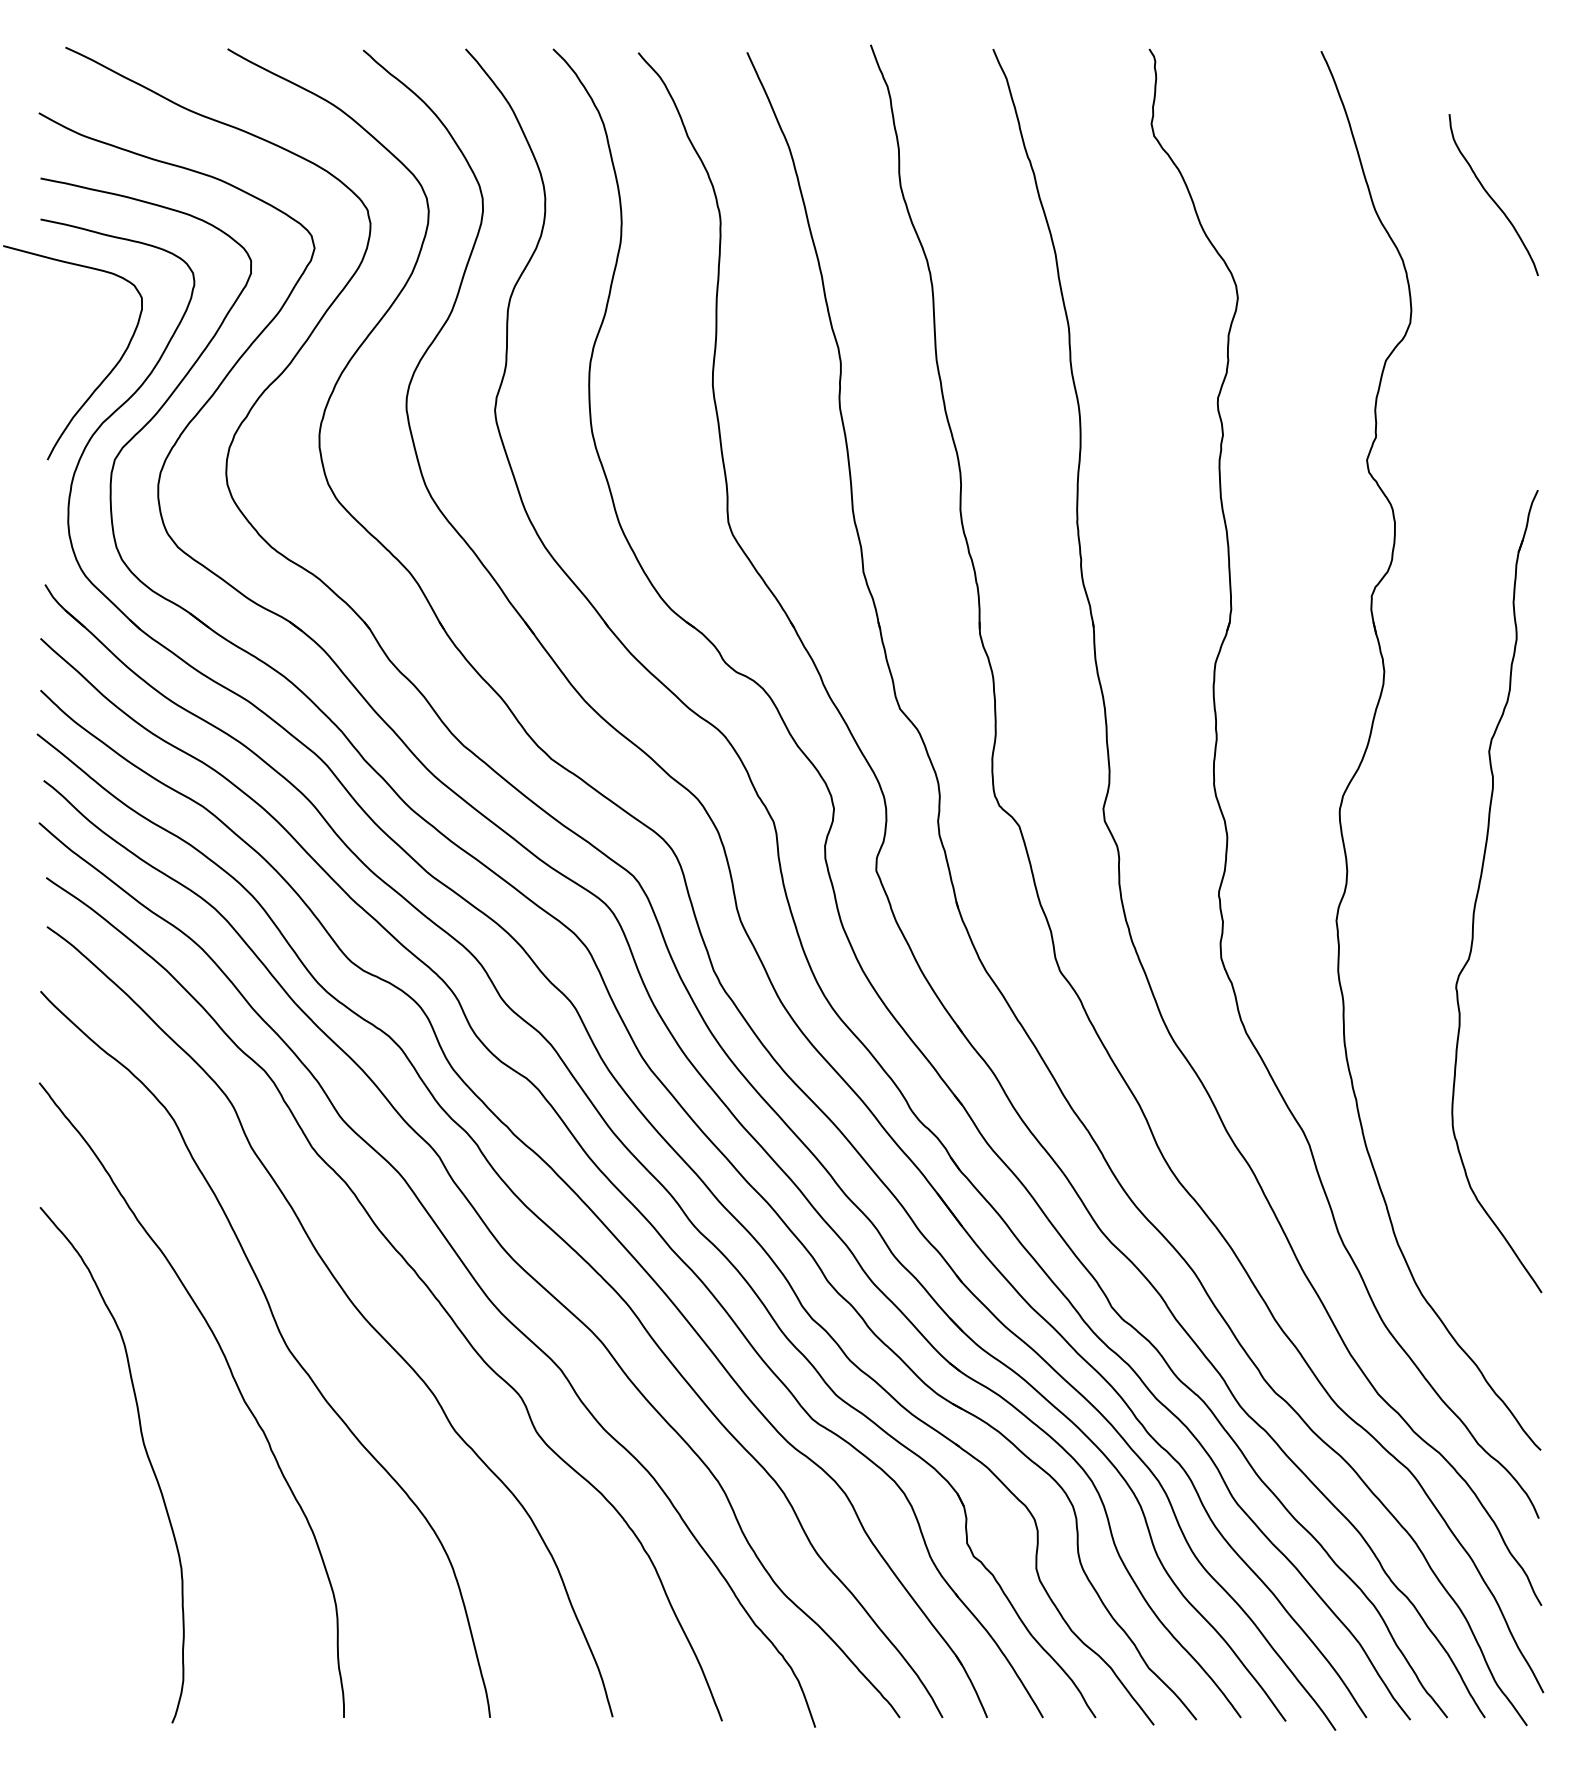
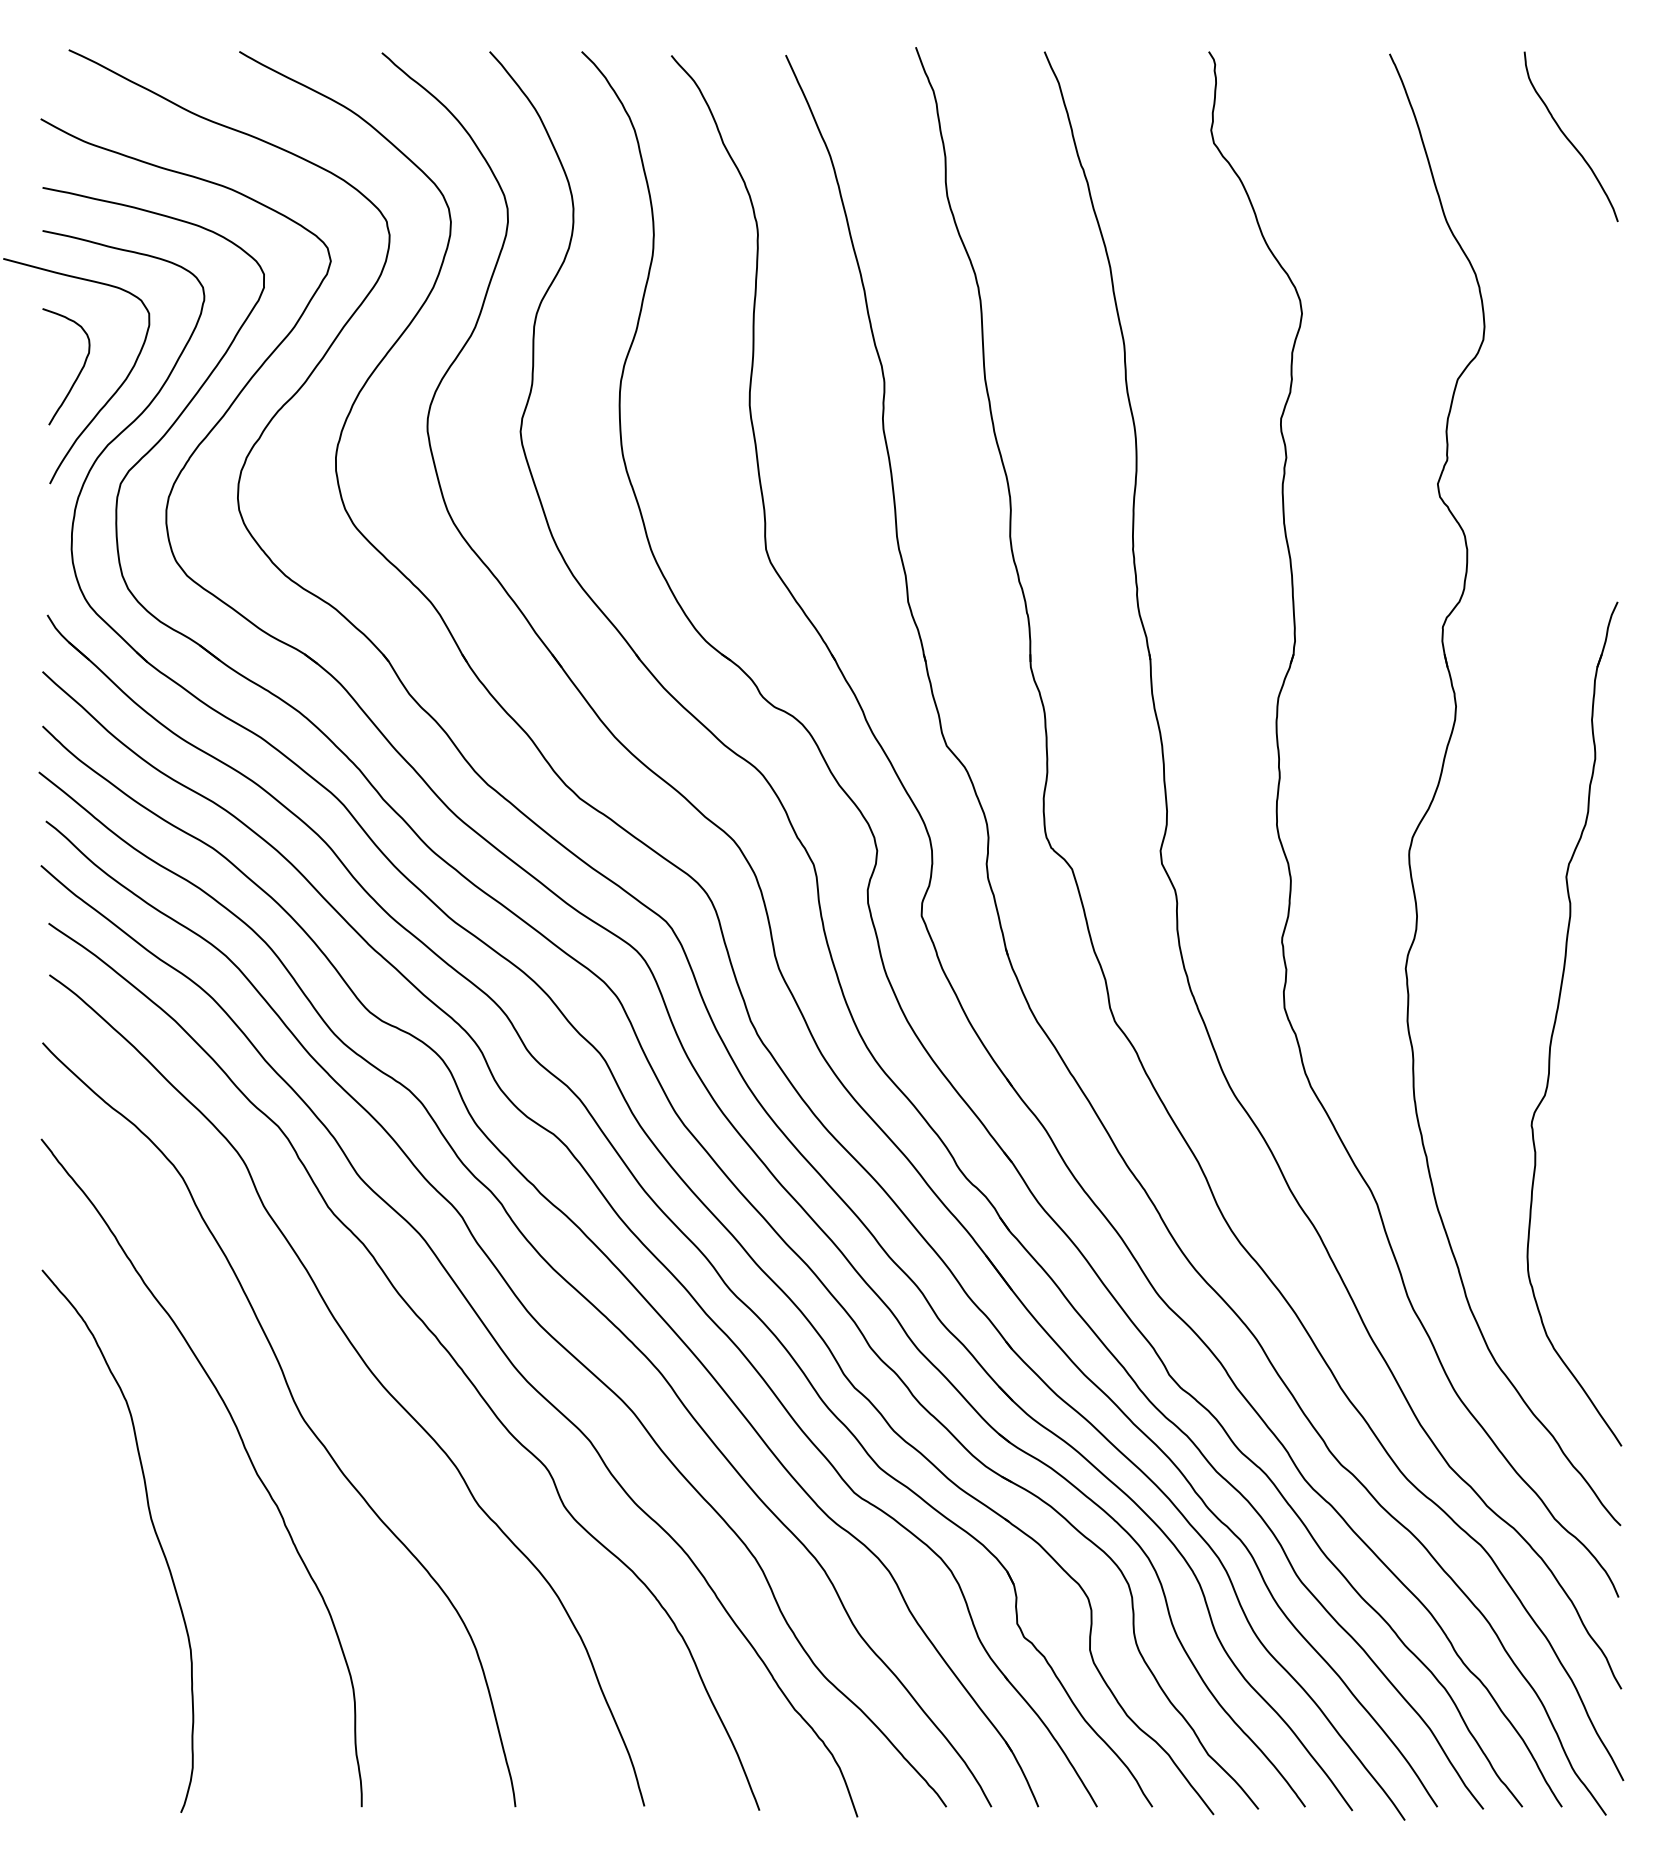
curve: (1491, 196) -> (1568, 138), moved
curve: (75, 353) -> (79, 371), added
part: (1479, 890) -> (1556, 1023), moved

